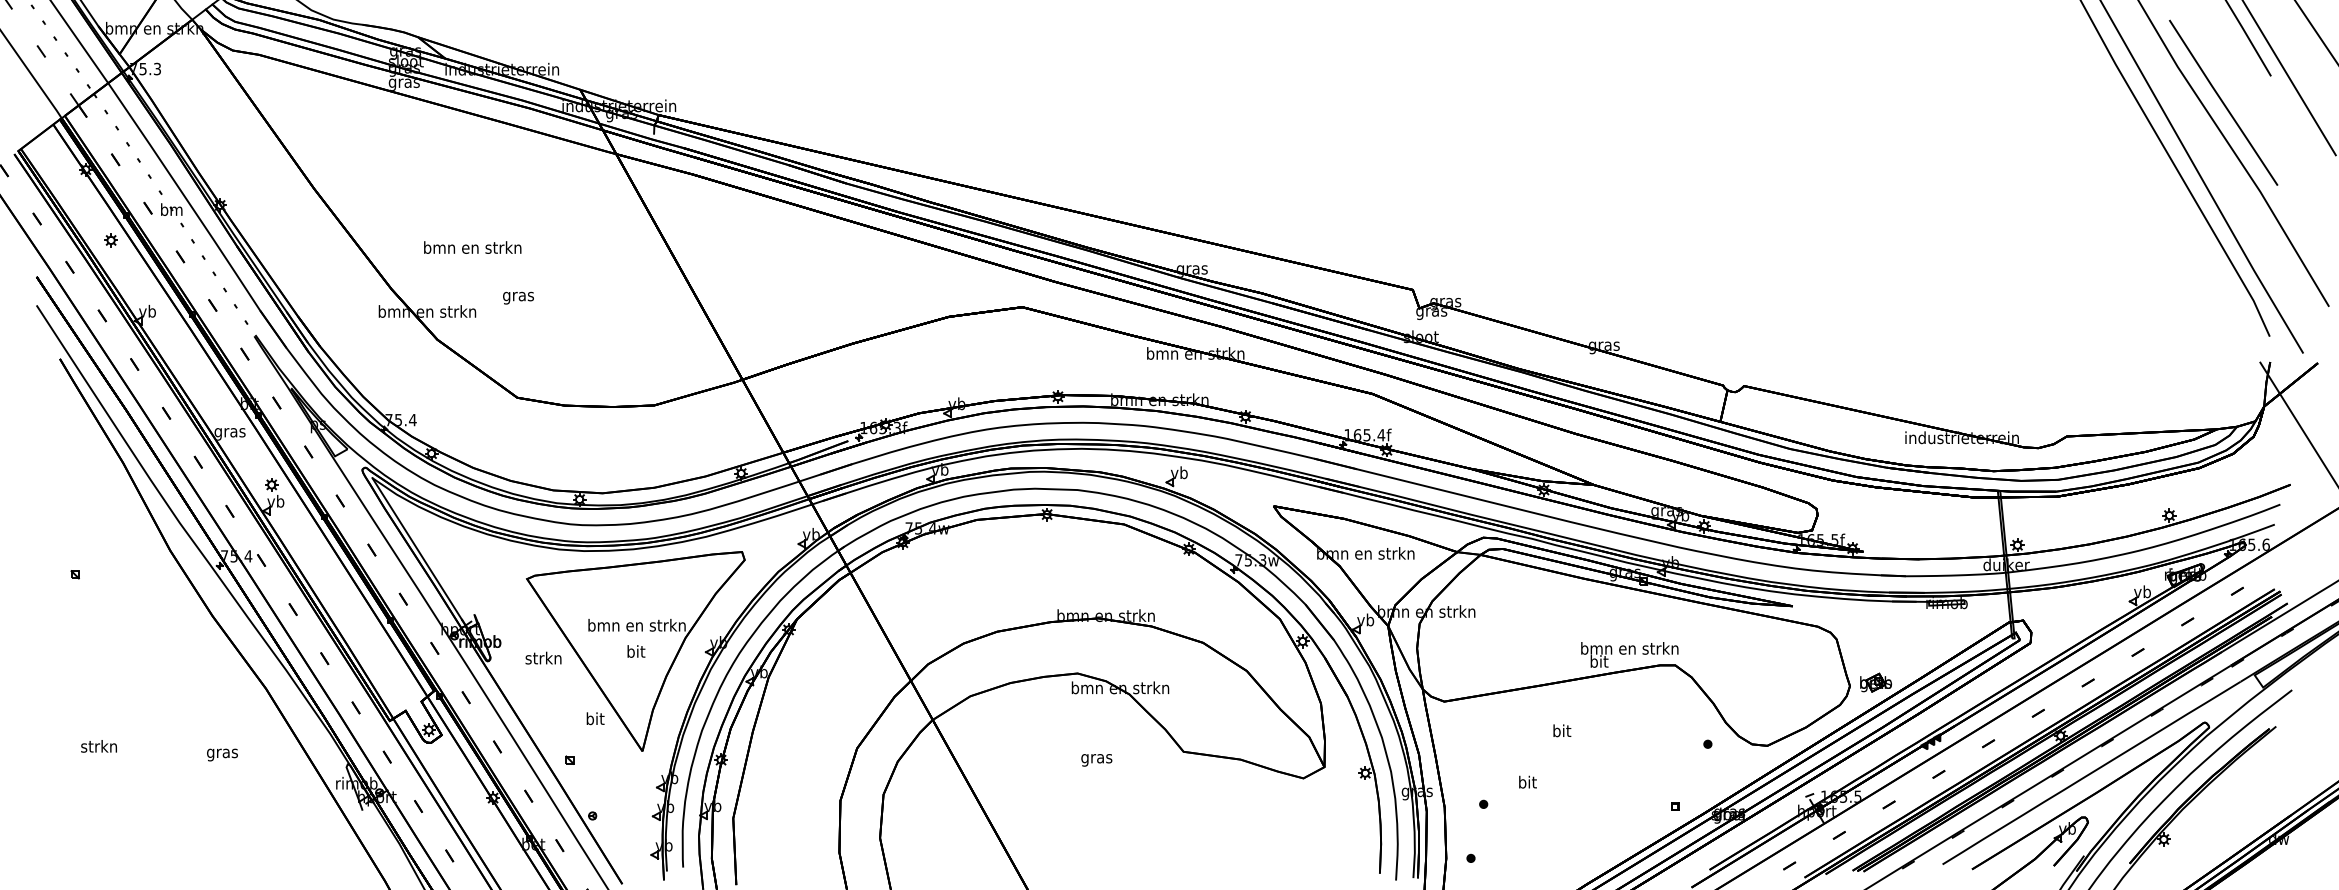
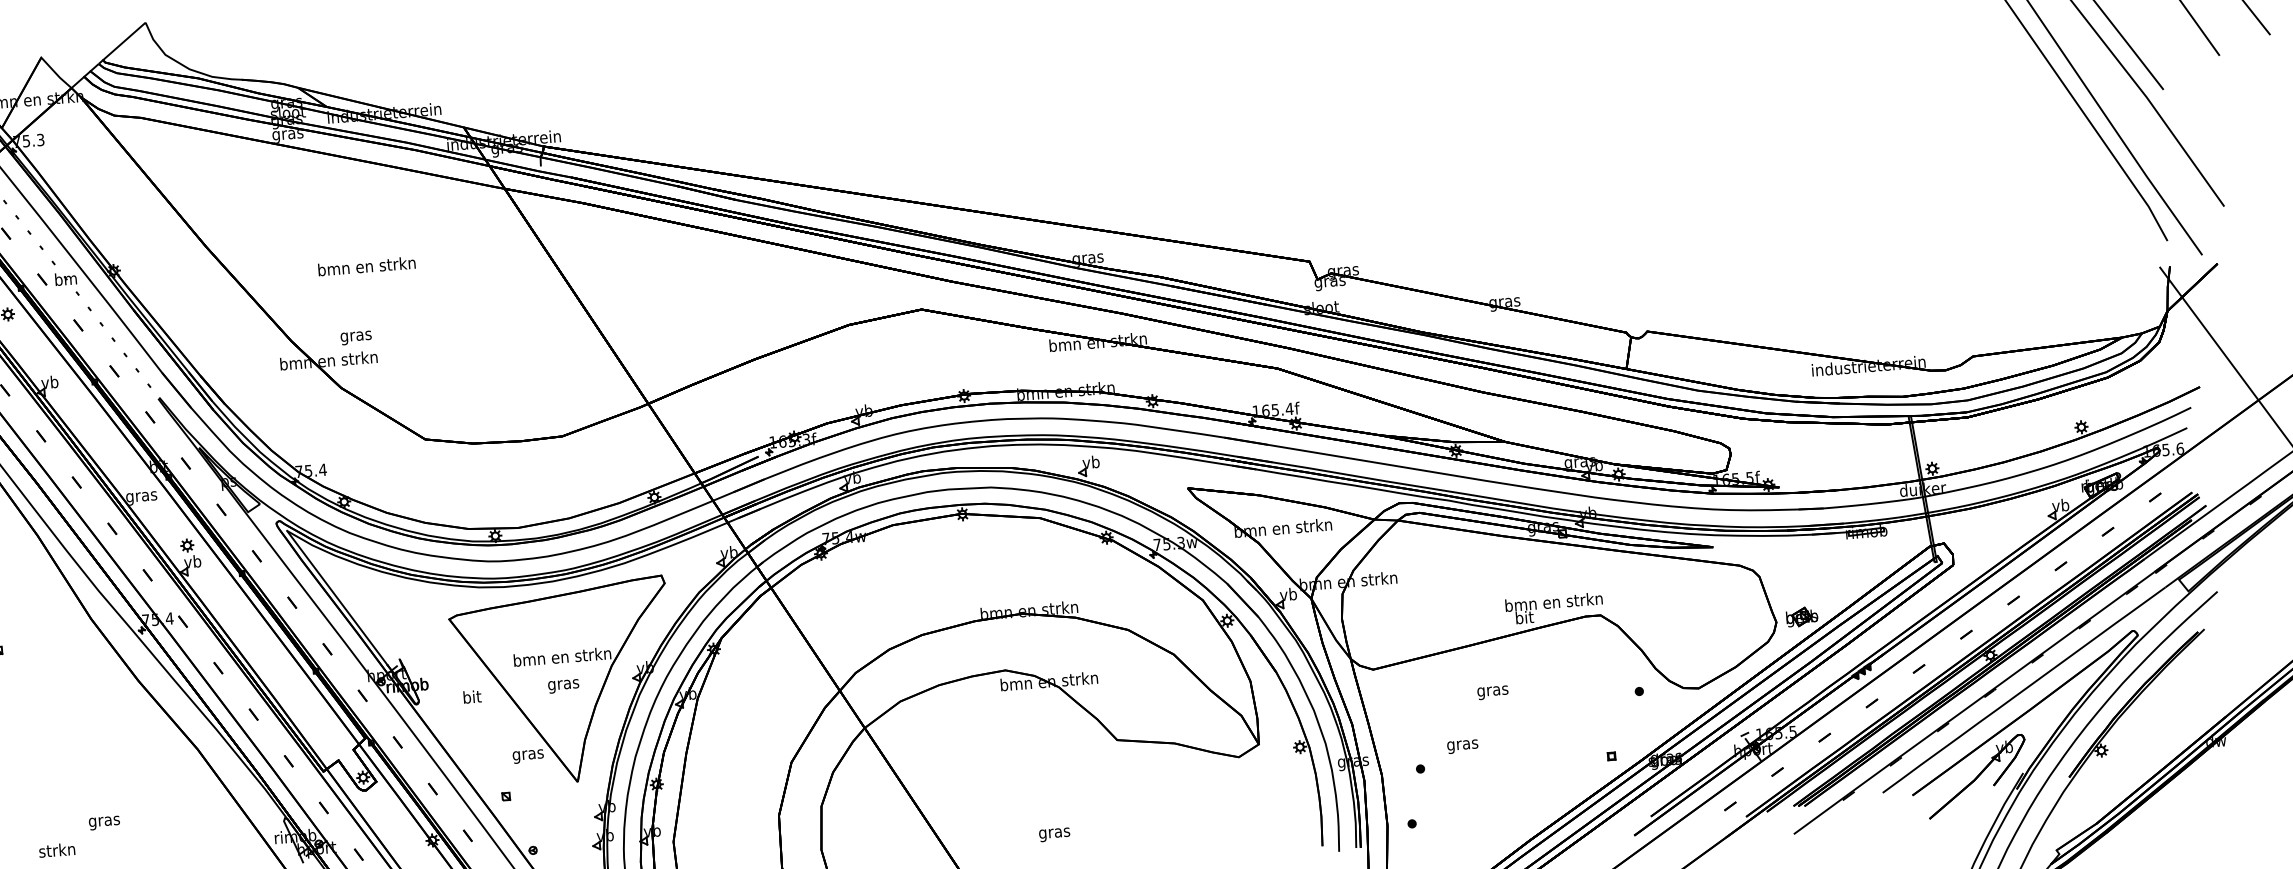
text: (472, 247) -> (366, 266), moved
text: (518, 297) -> (356, 337), moved
text: (635, 653) -> (563, 685), bit -> gras
text: (543, 657) -> (471, 696), strkn -> bit
text: (594, 720) -> (527, 755), bit -> gras
text: (1561, 732) -> (1492, 691), bit -> gras
text: (98, 746) -> (56, 850), moved
text: (222, 754) -> (104, 822), moved
text: (1096, 760) -> (1054, 835), moved
text: (1527, 783) -> (1462, 744), bit -> gras

